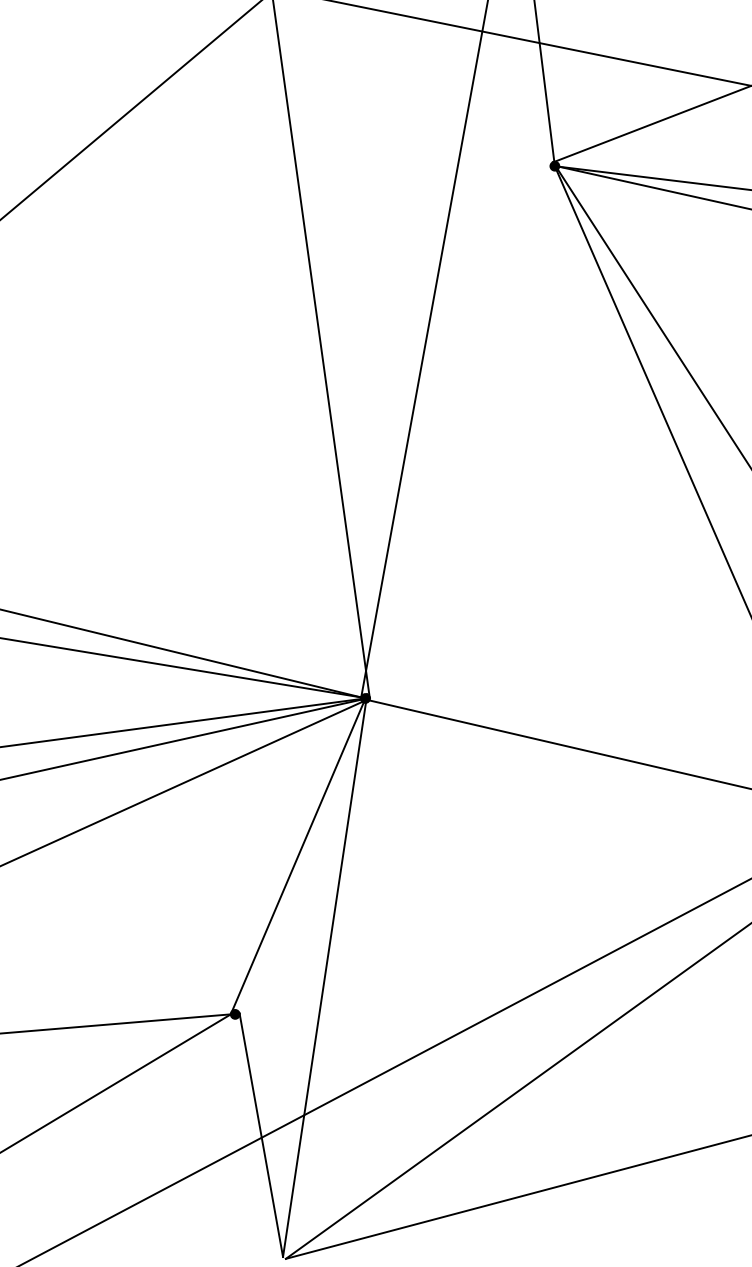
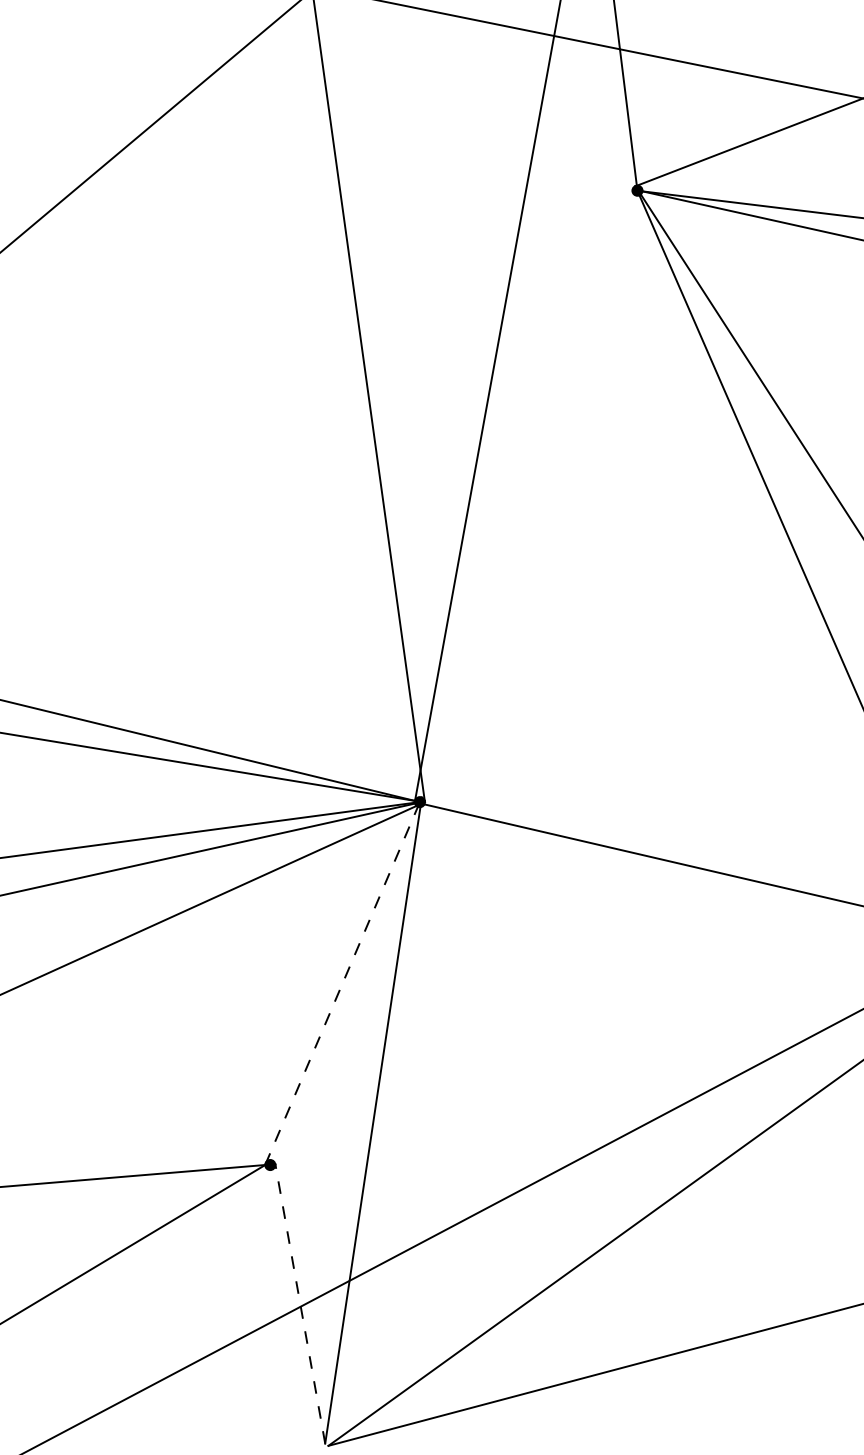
line: (299, 854) -> (344, 981), solid -> dashed
line: (261, 1135) -> (300, 1304), solid -> dashed

